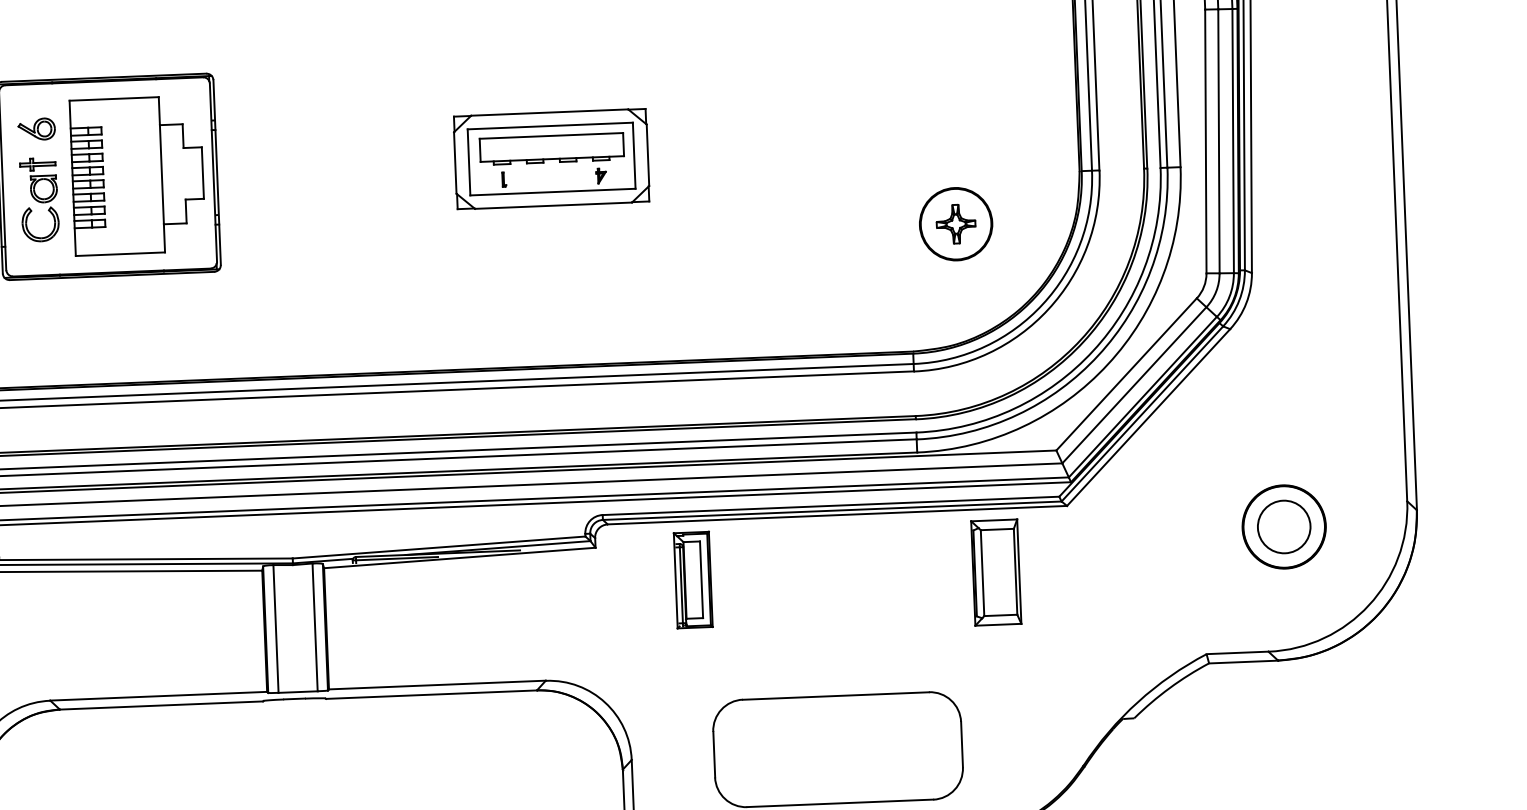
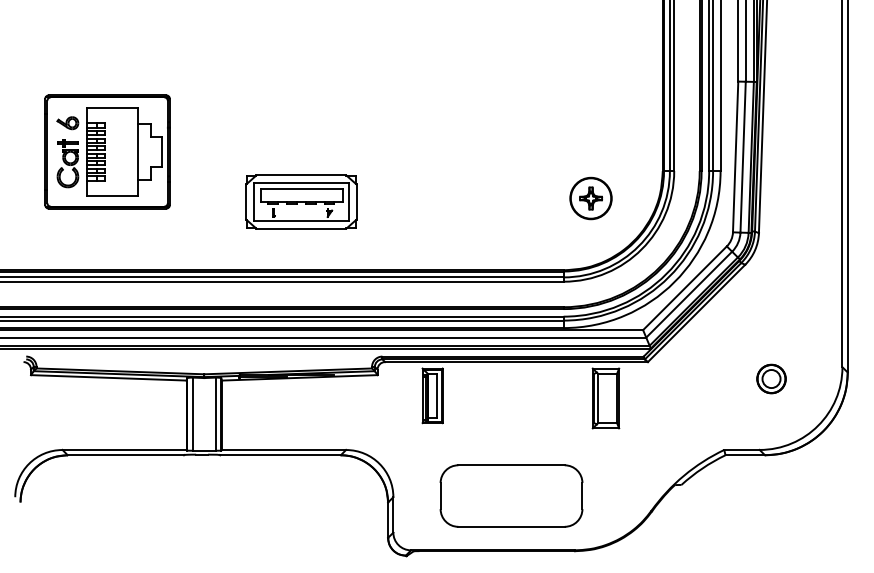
part: (551, 158) -> (301, 201), moved
part: (1284, 526) -> (771, 378), size x0.6

